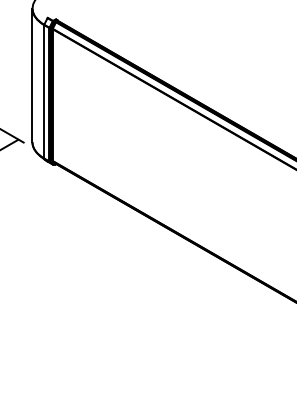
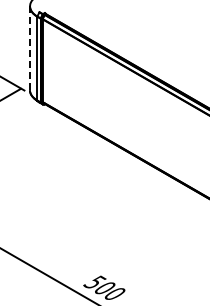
line: (31, 75) -> (29, 48), solid -> dashed

